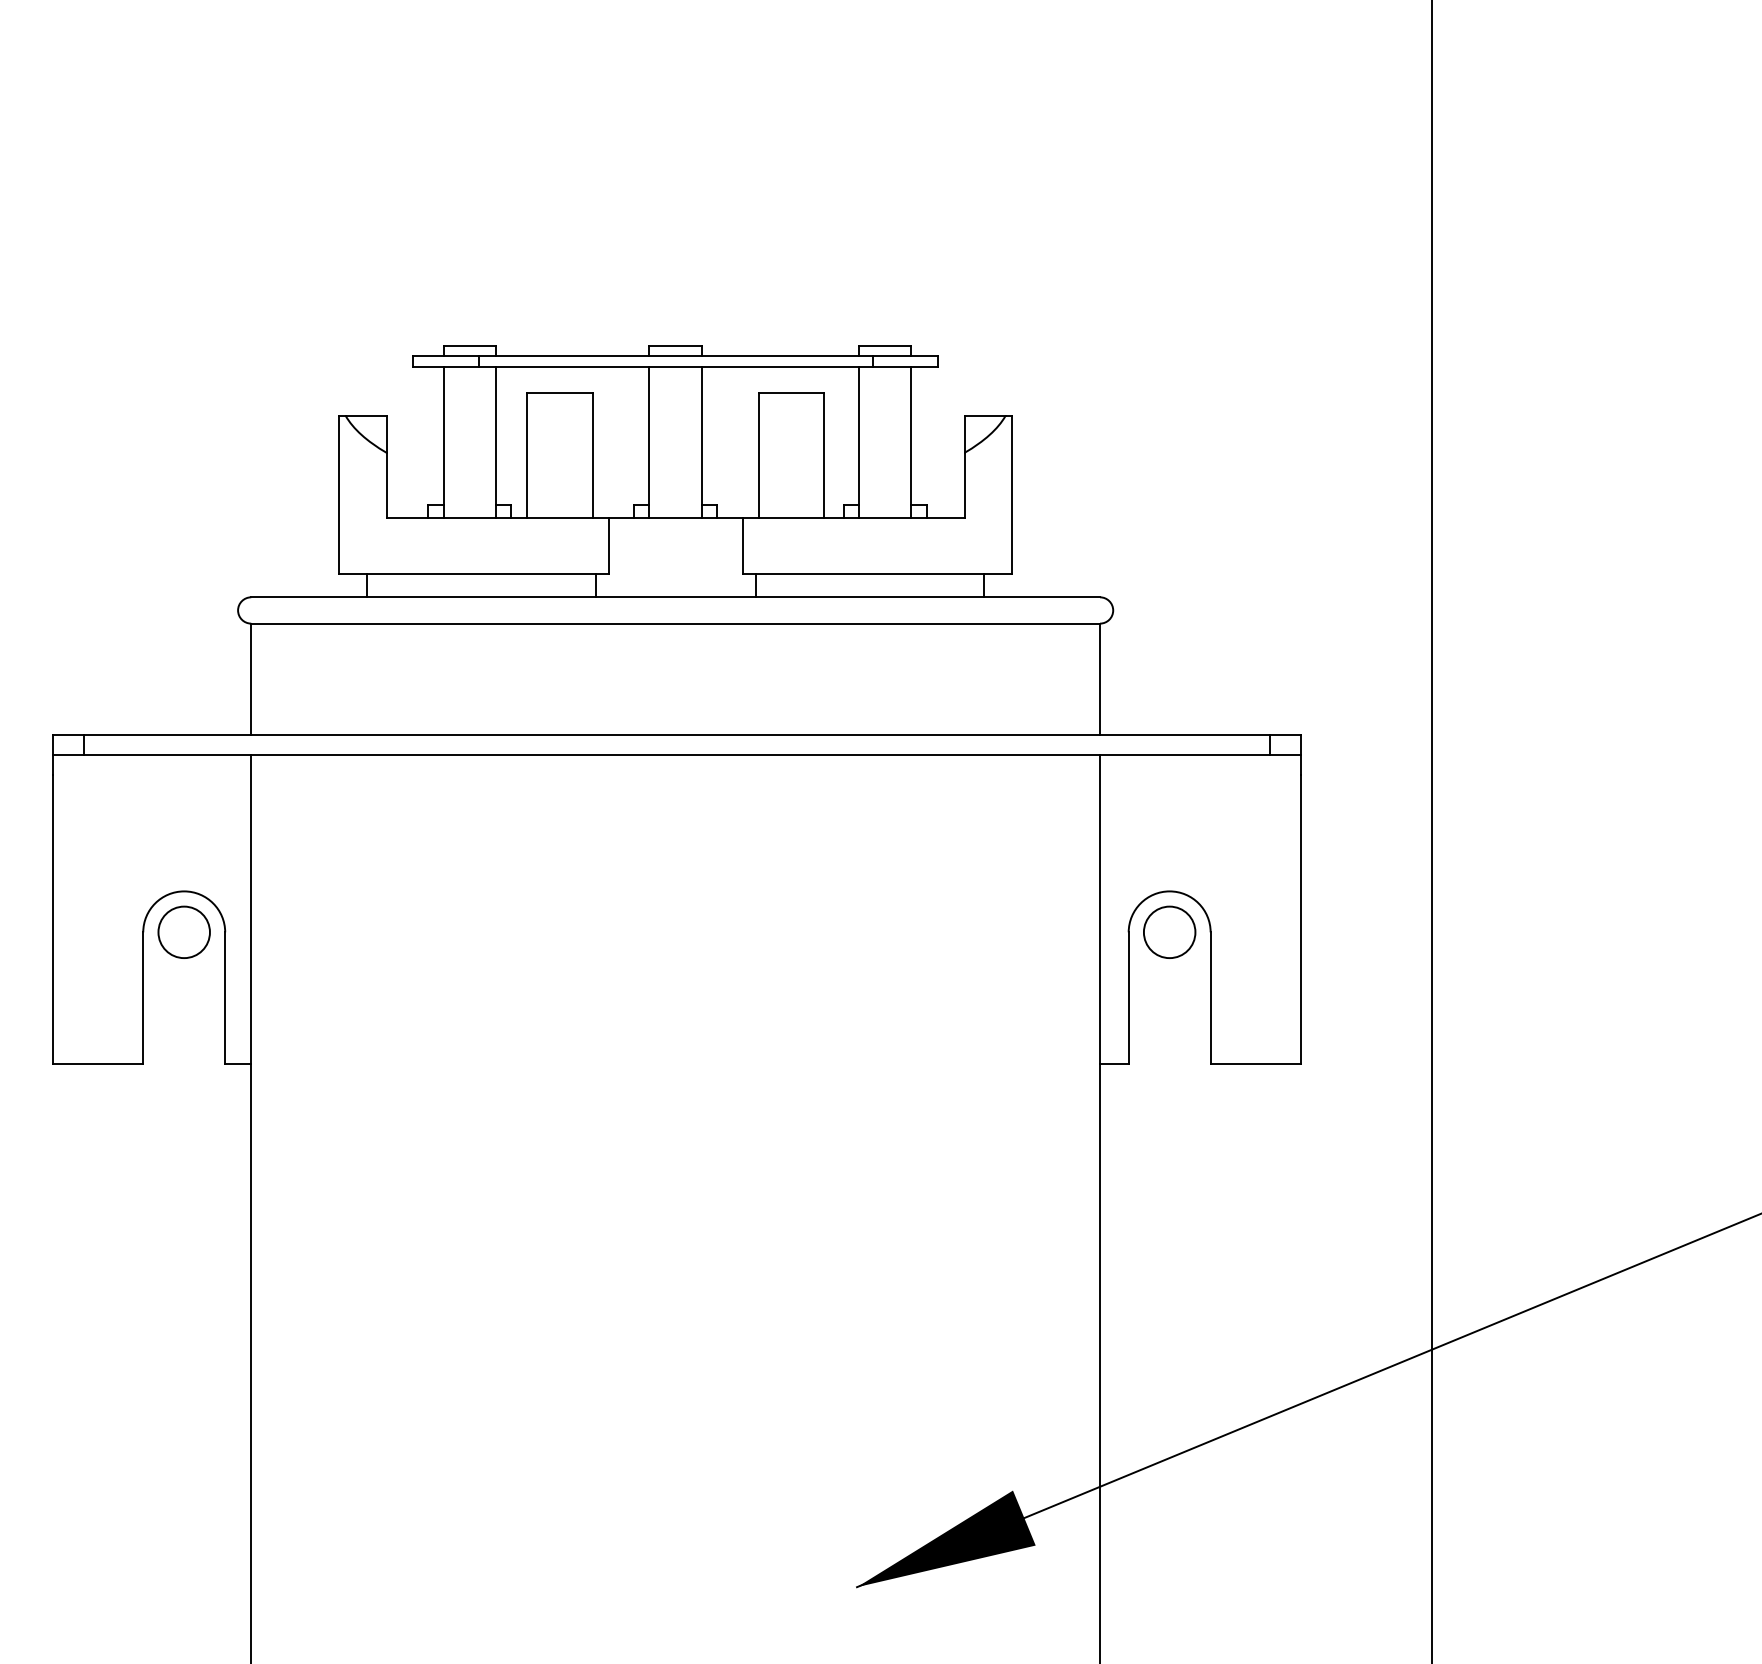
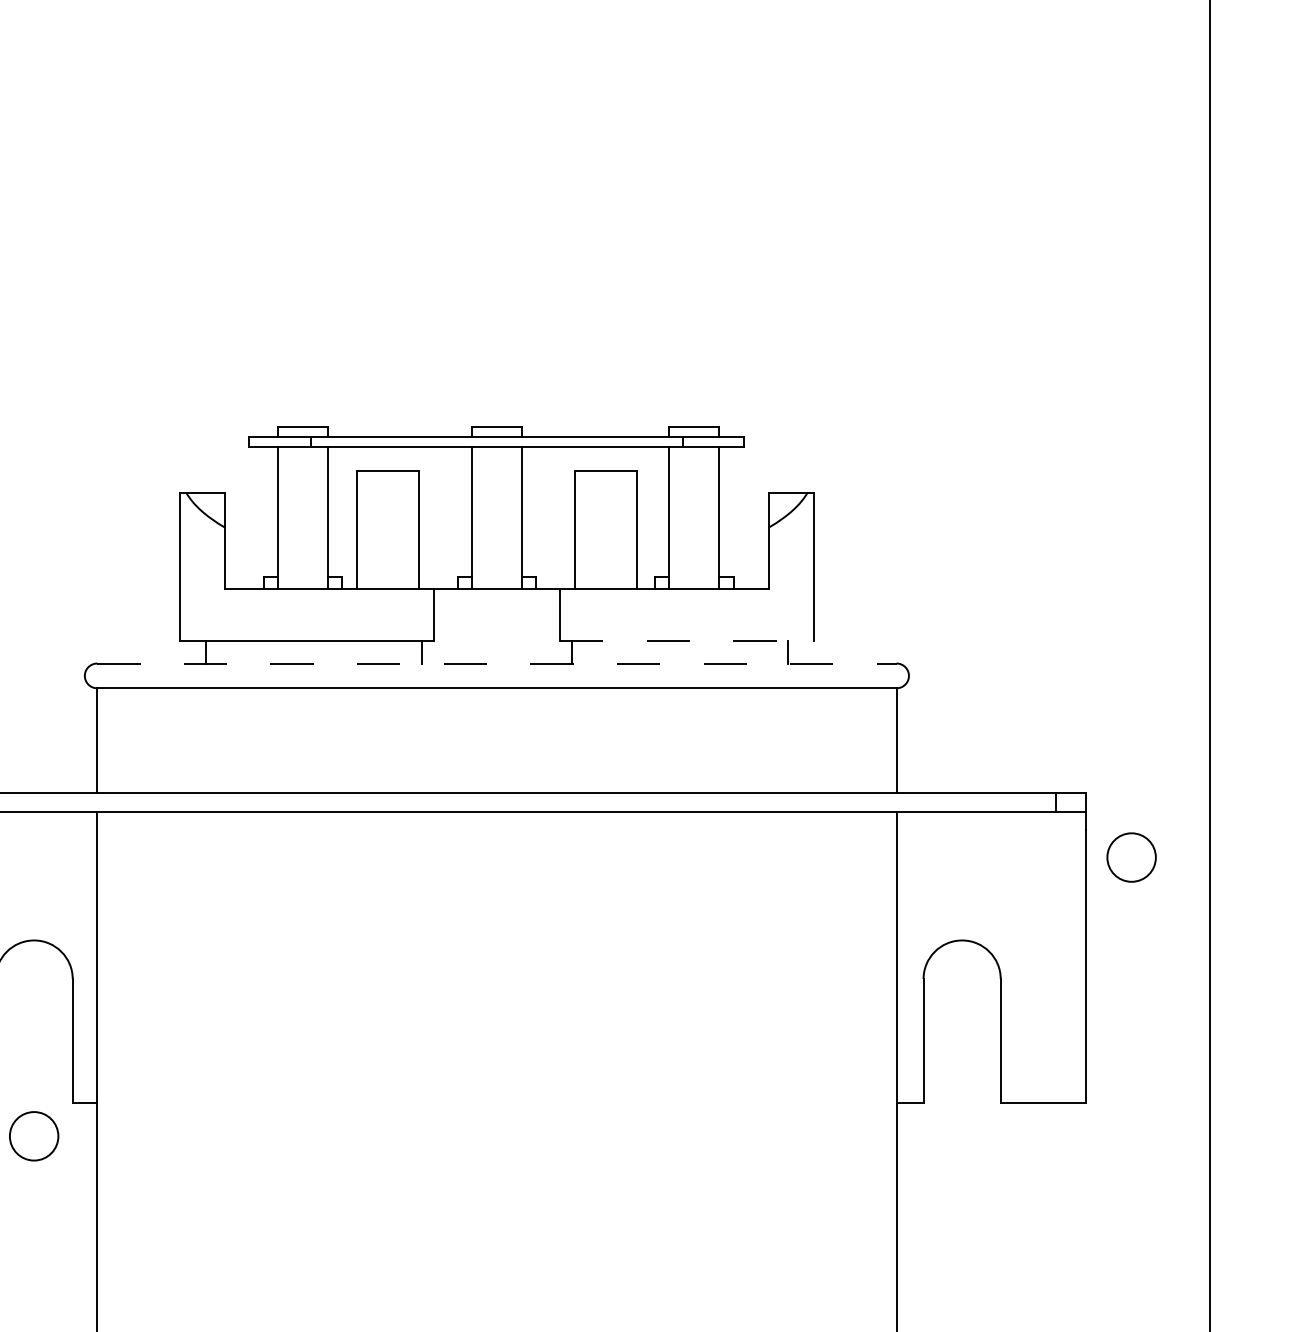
line: (877, 573) -> (686, 641), solid -> dashed
line: (676, 597) -> (497, 663), solid -> dashed
circle: (183, 931) -> (33, 1135), moved
circle: (1169, 931) -> (1131, 856), moved

